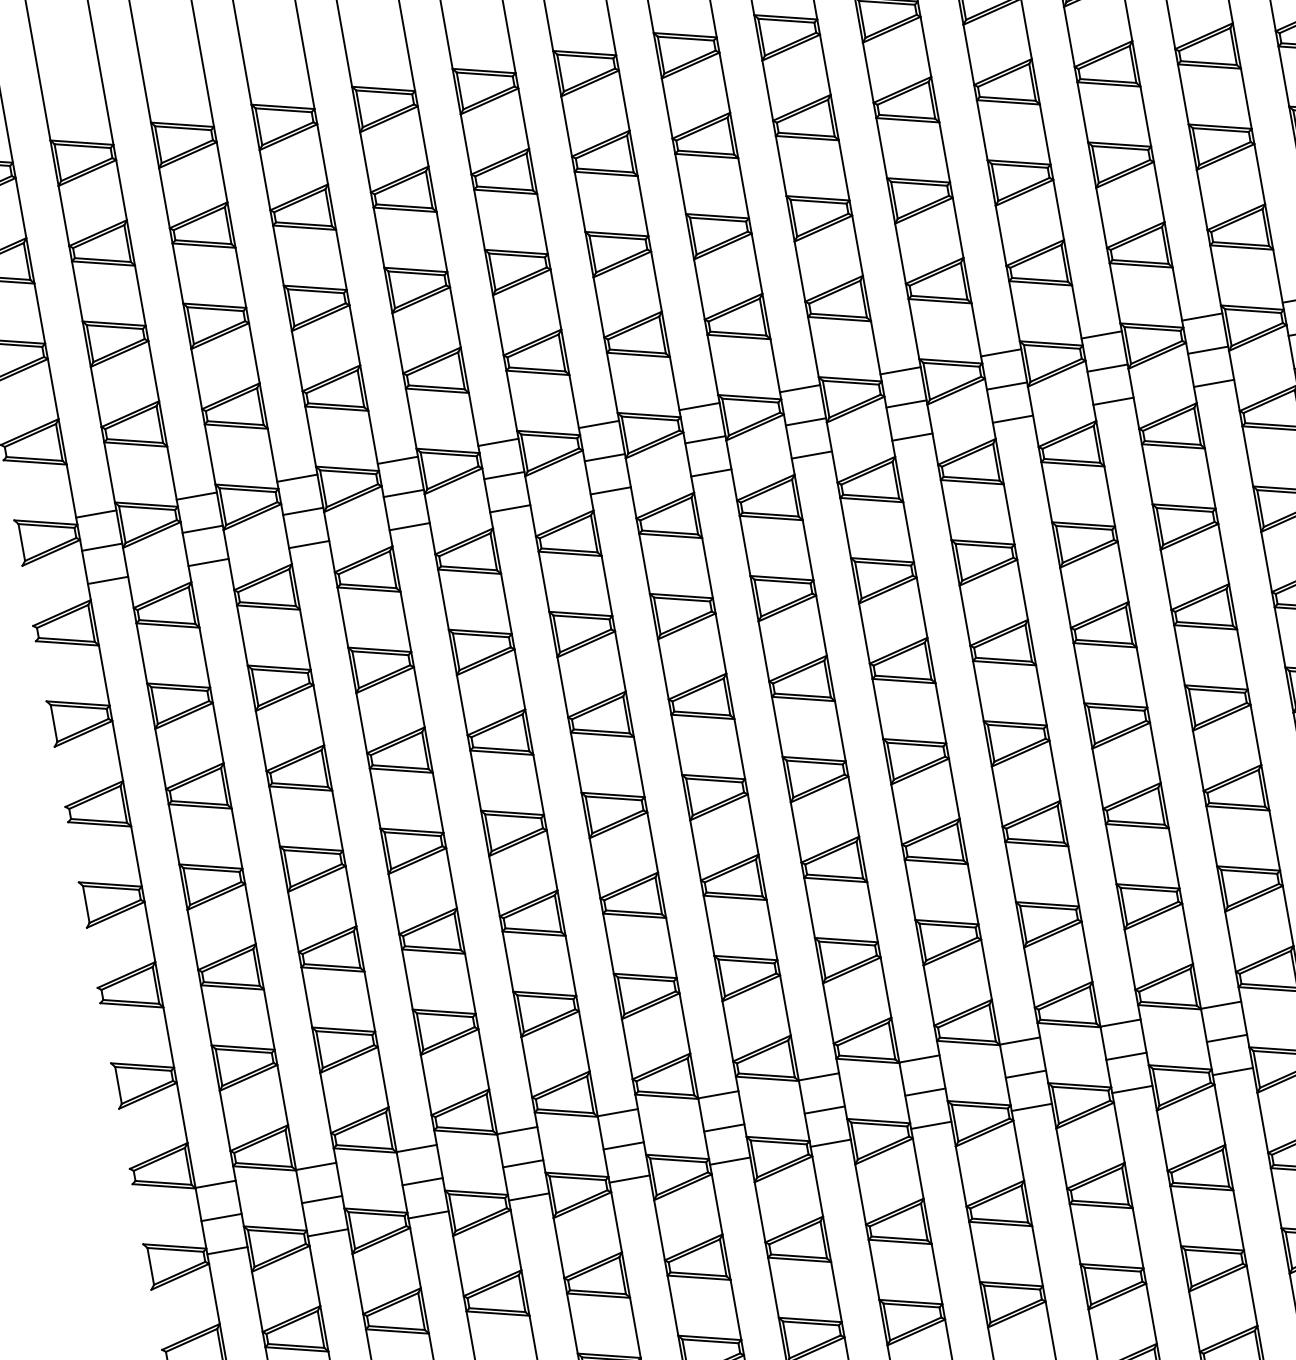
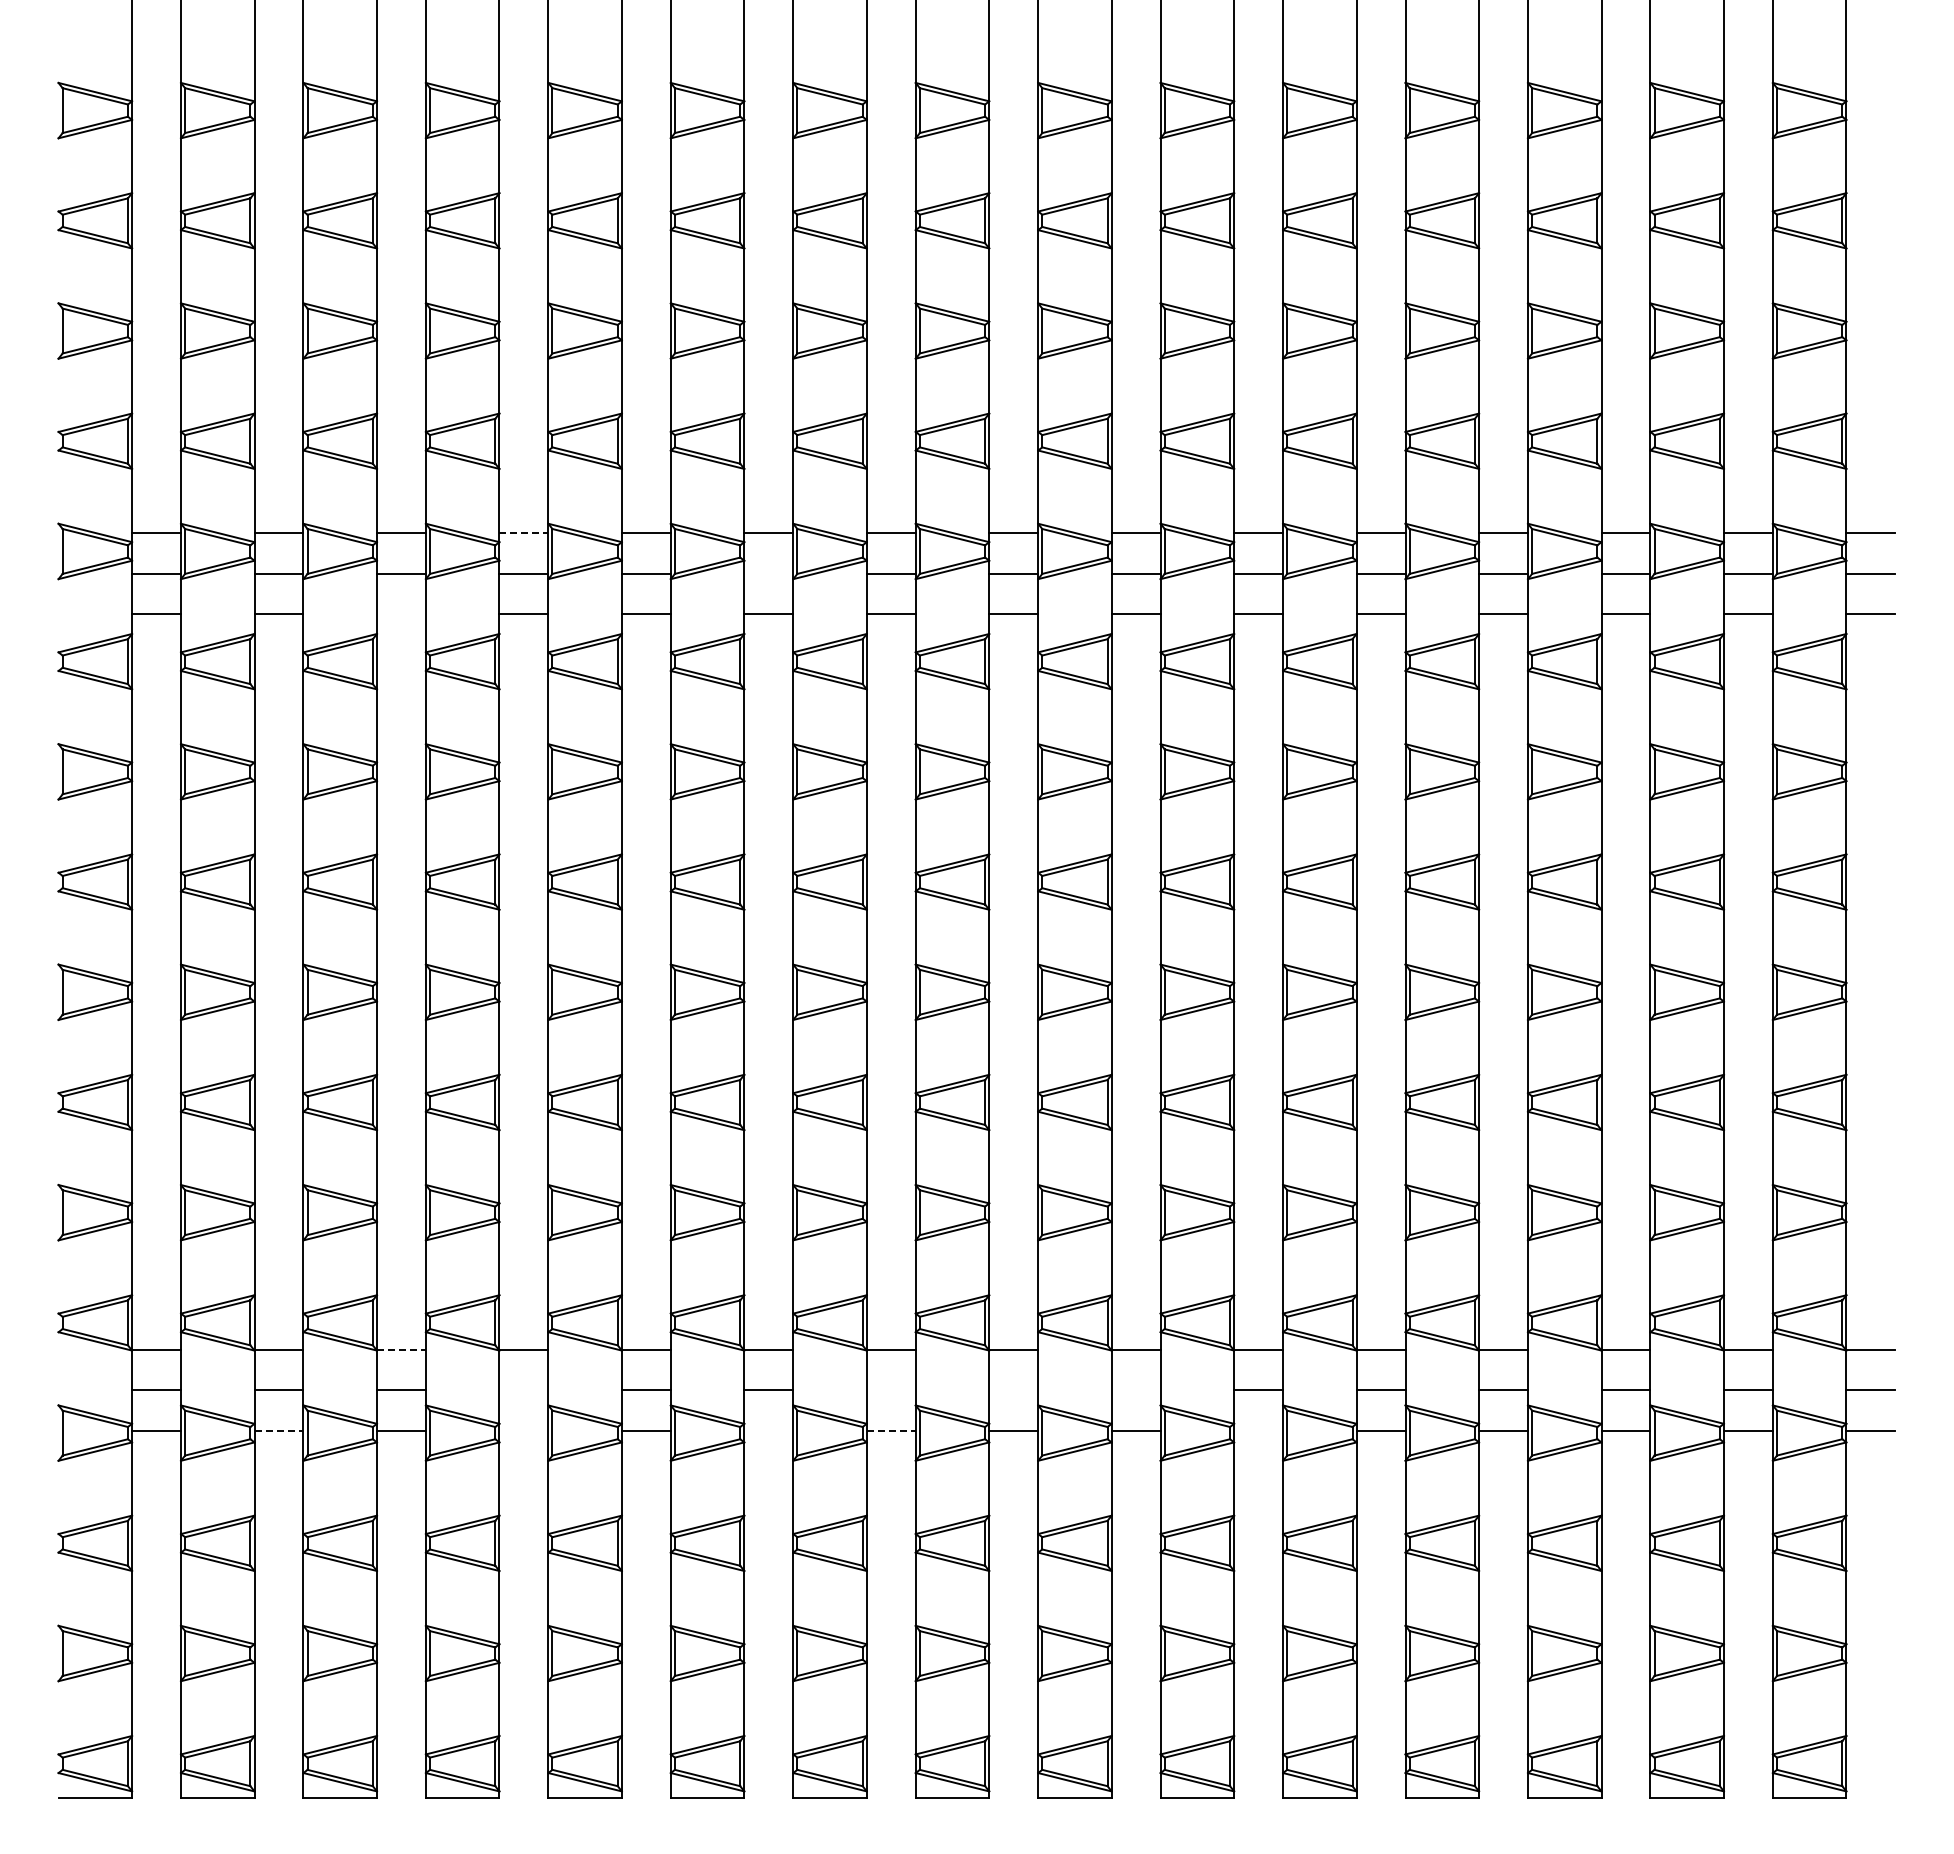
line: (604, 457) -> (768, 573), removed
line: (398, 460) -> (524, 533), solid -> dashed
line: (308, 544) -> (400, 614), removed
line: (1025, 1074) -> (1135, 1390), removed
line: (1132, 1089) -> (1258, 1430), removed
line: (925, 1092) -> (1013, 1390), removed
line: (824, 1110) -> (890, 1390), removed
line: (830, 1143) -> (891, 1430), solid -> dashed
line: (416, 1148) -> (401, 1349), solid -> dashed
line: (729, 1161) -> (768, 1430), removed
line: (522, 1164) -> (523, 1390), removed
line: (528, 1196) -> (523, 1430), removed
line: (328, 1232) -> (279, 1430), solid -> dashed

